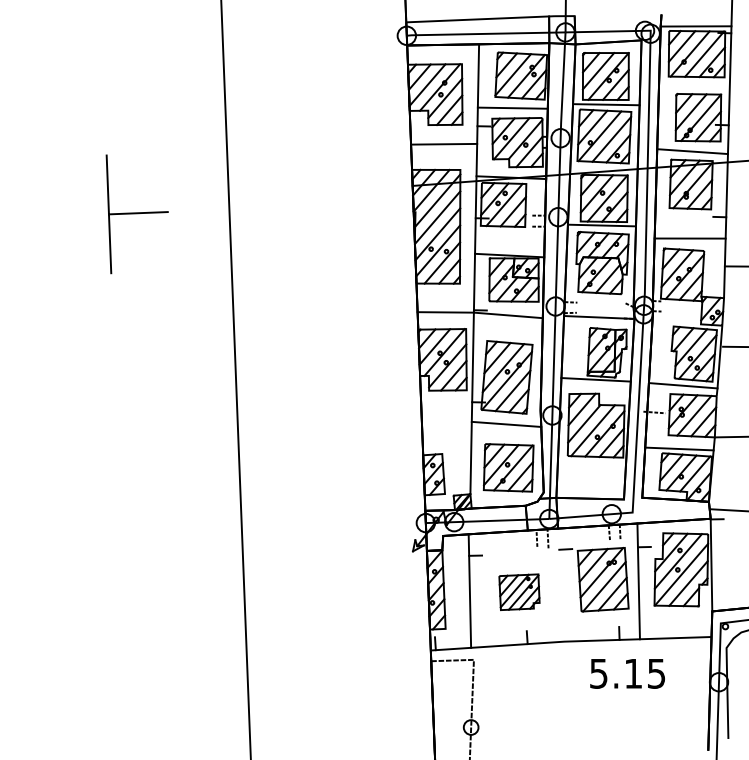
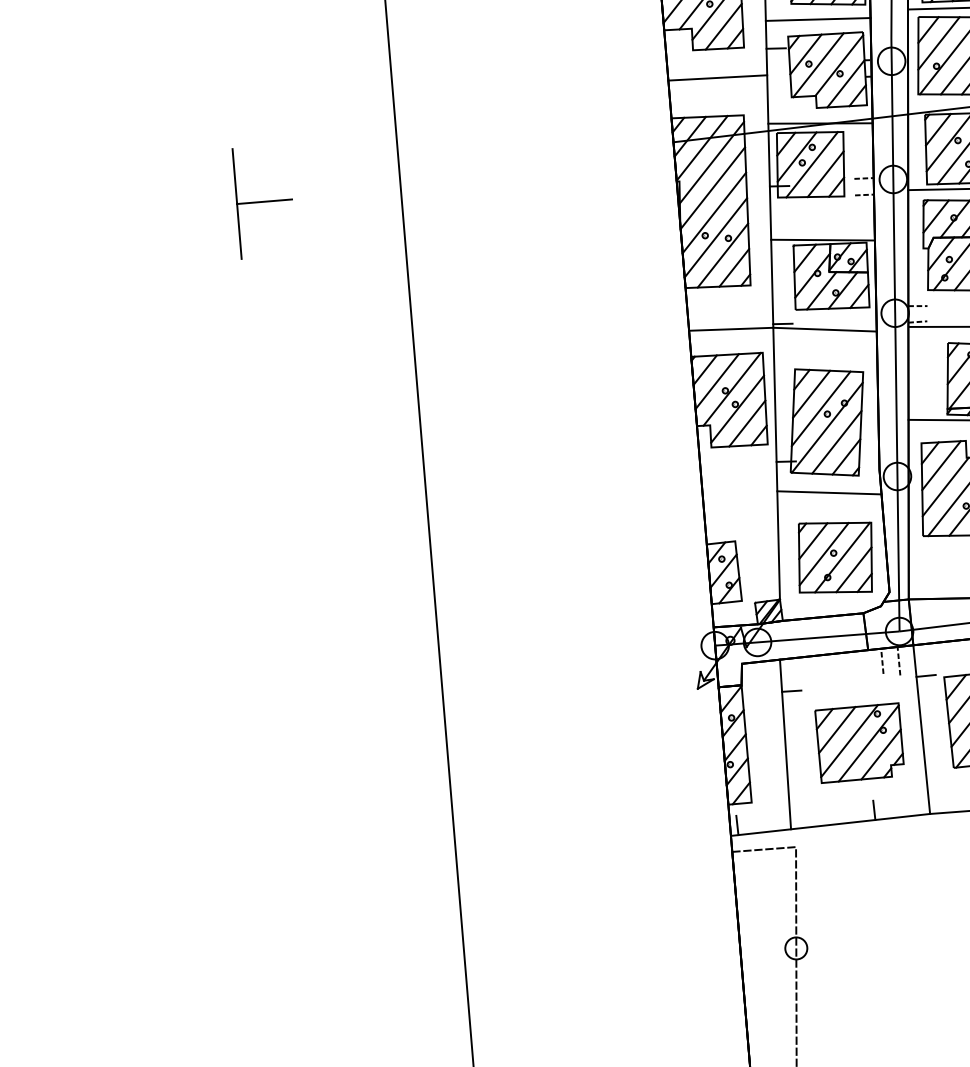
part: (137, 214) -> (263, 202), size x0.62
line: (561, 584) -> (922, 728), added
part: (519, 591) -> (859, 741), size x1.43

